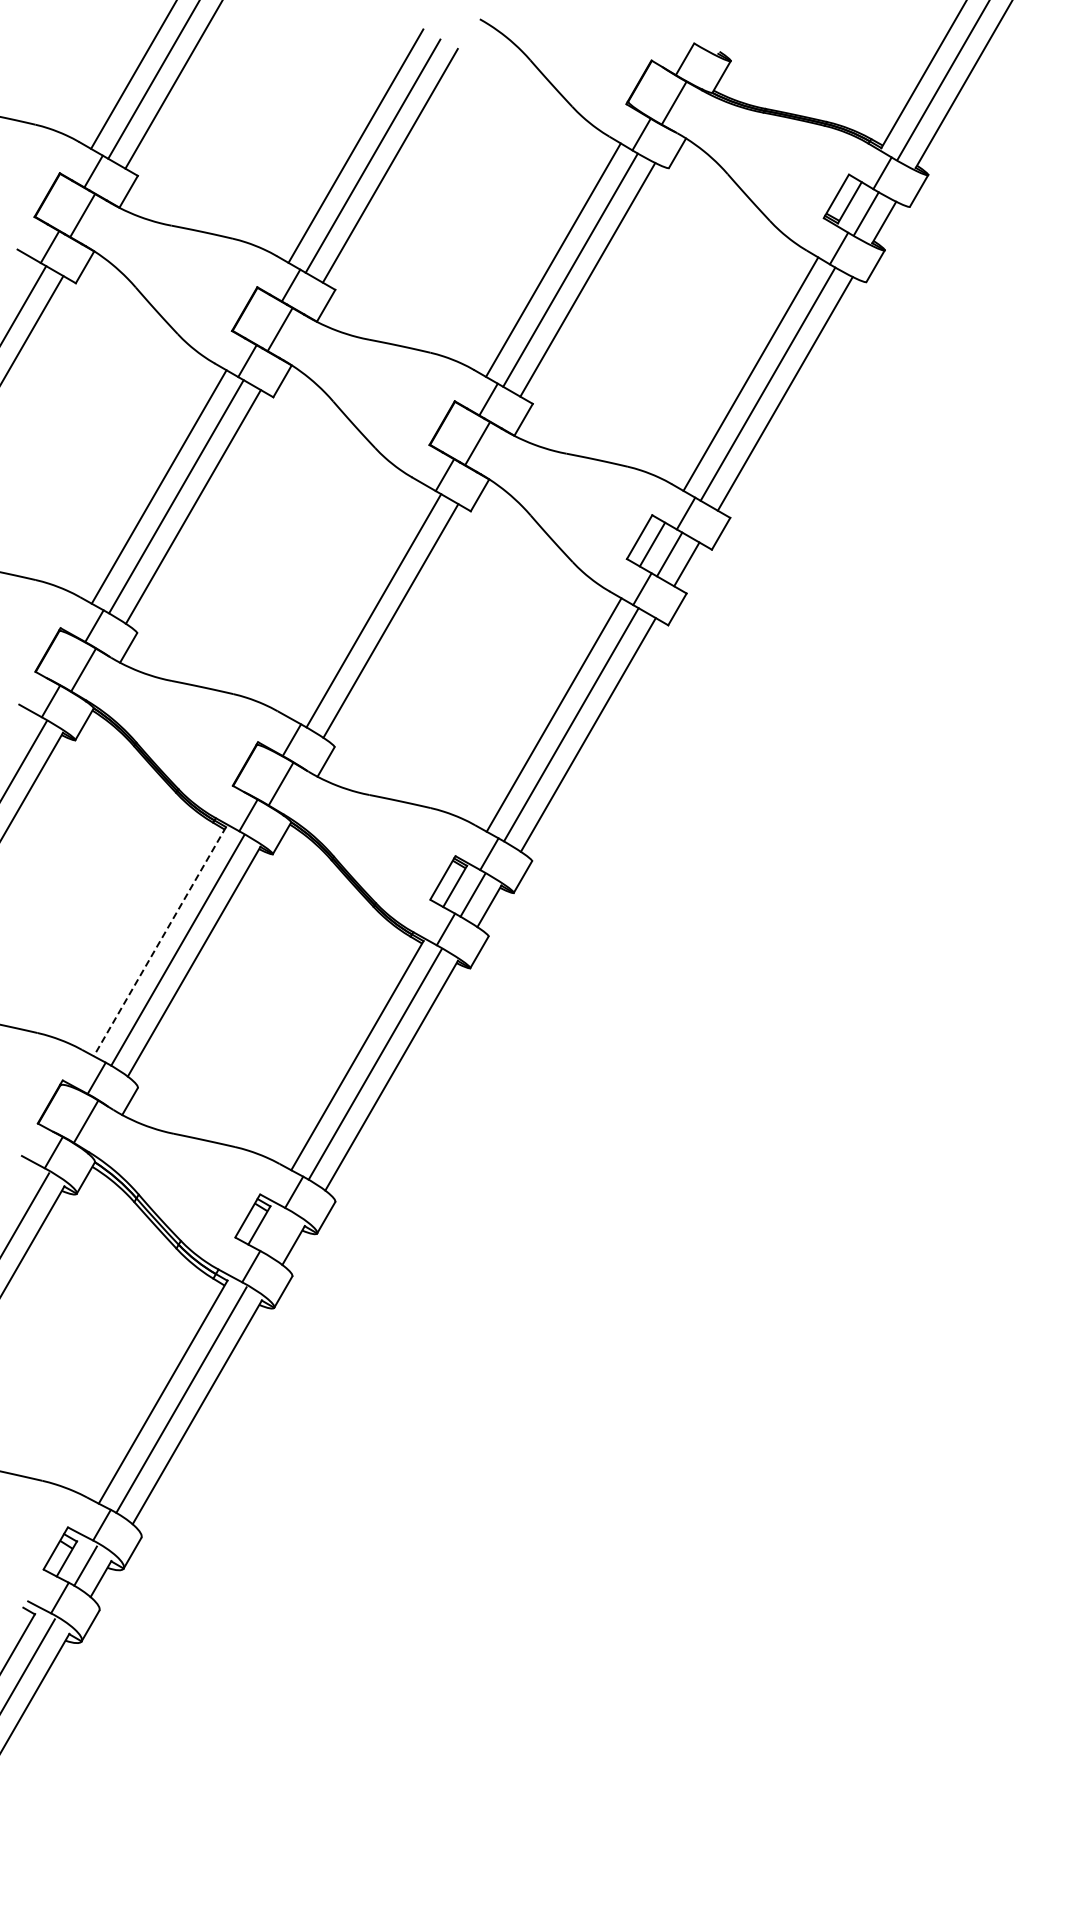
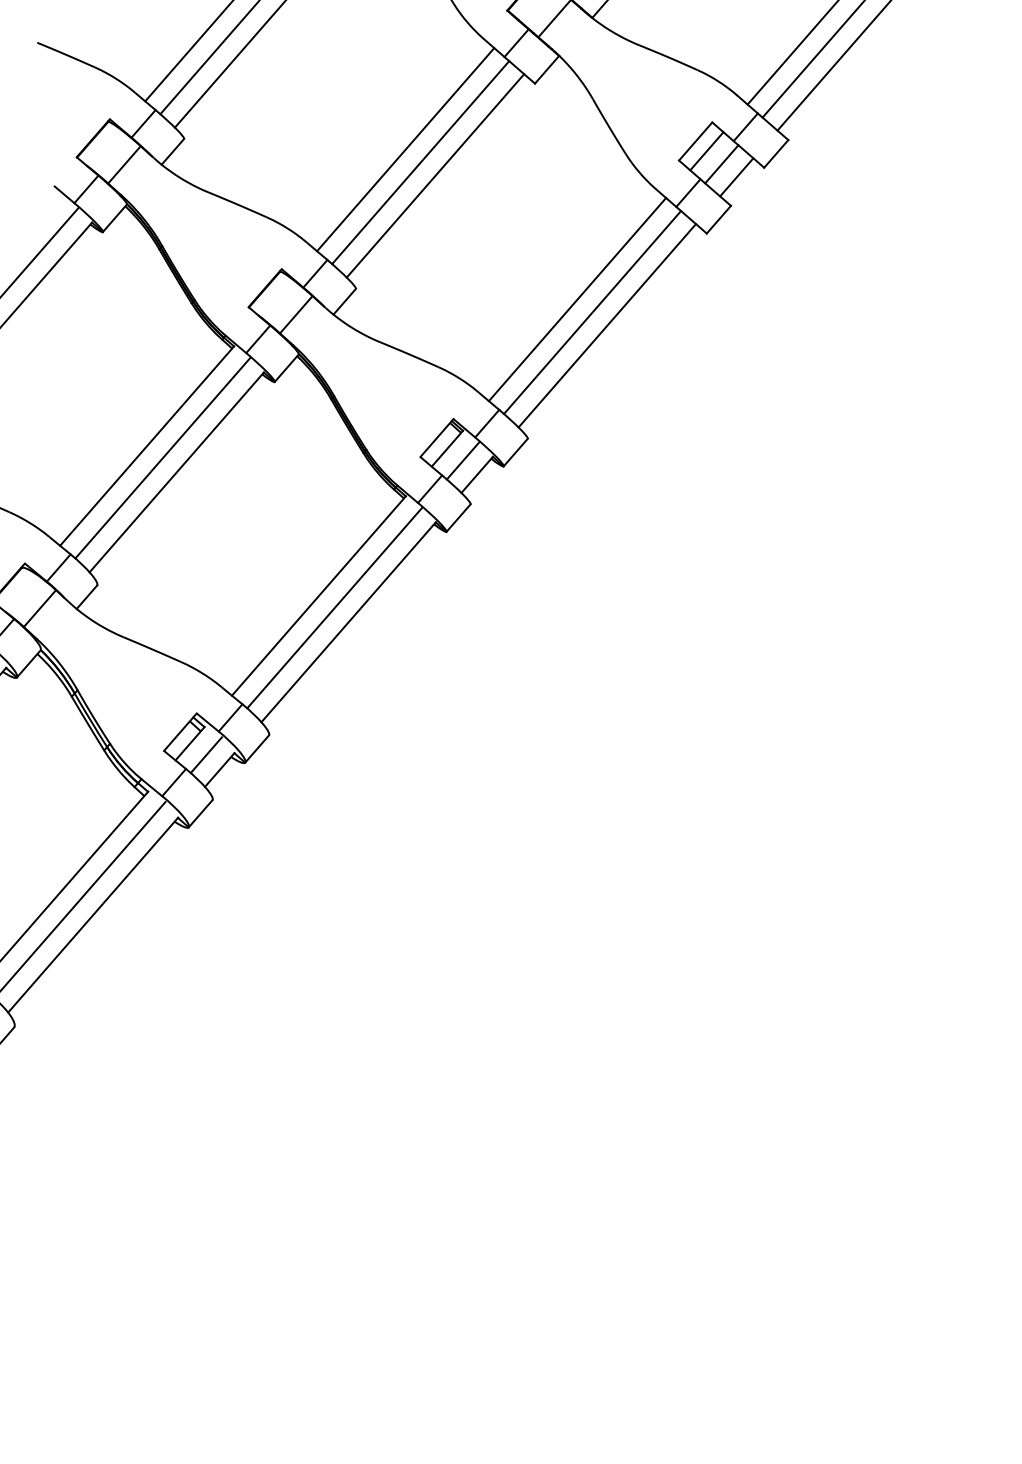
line: (356, 600) -> (405, 149), added
line: (159, 942) -> (146, 446), dashed -> solid
line: (277, 1233) -> (206, 755), added

